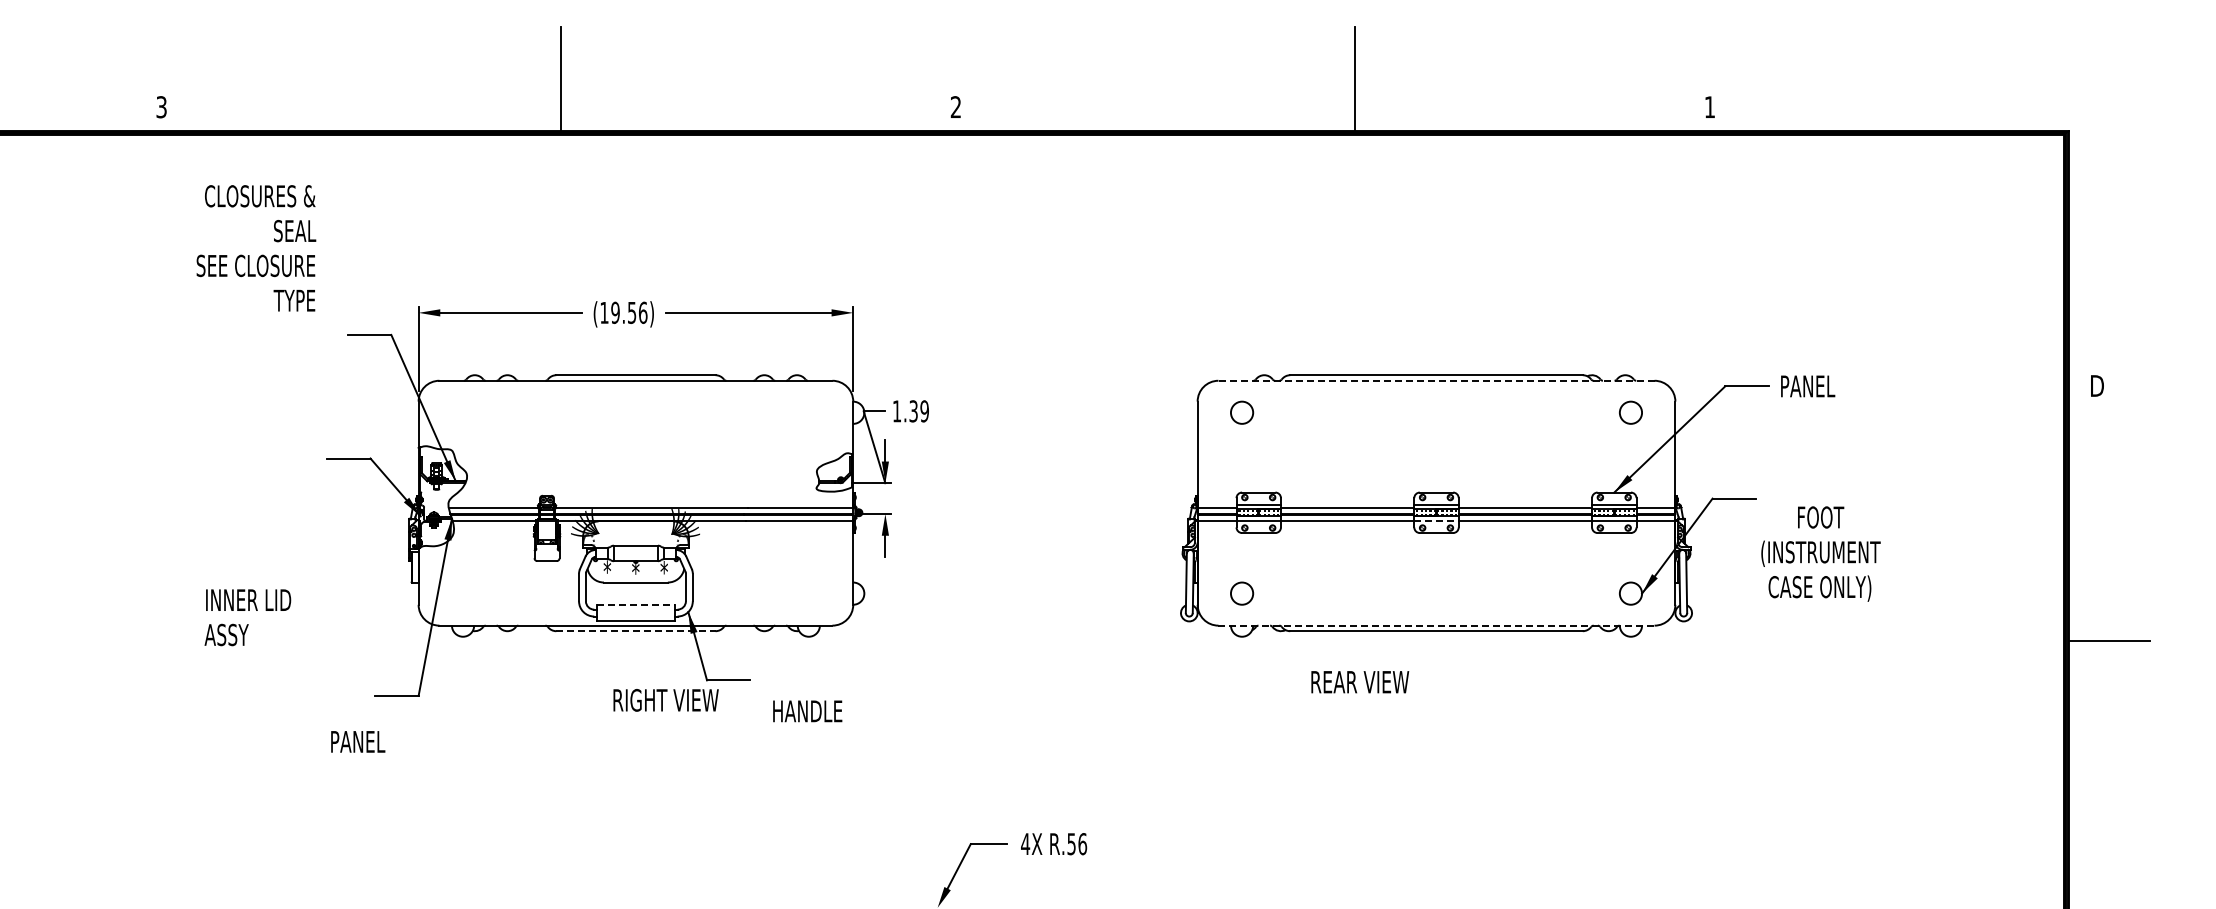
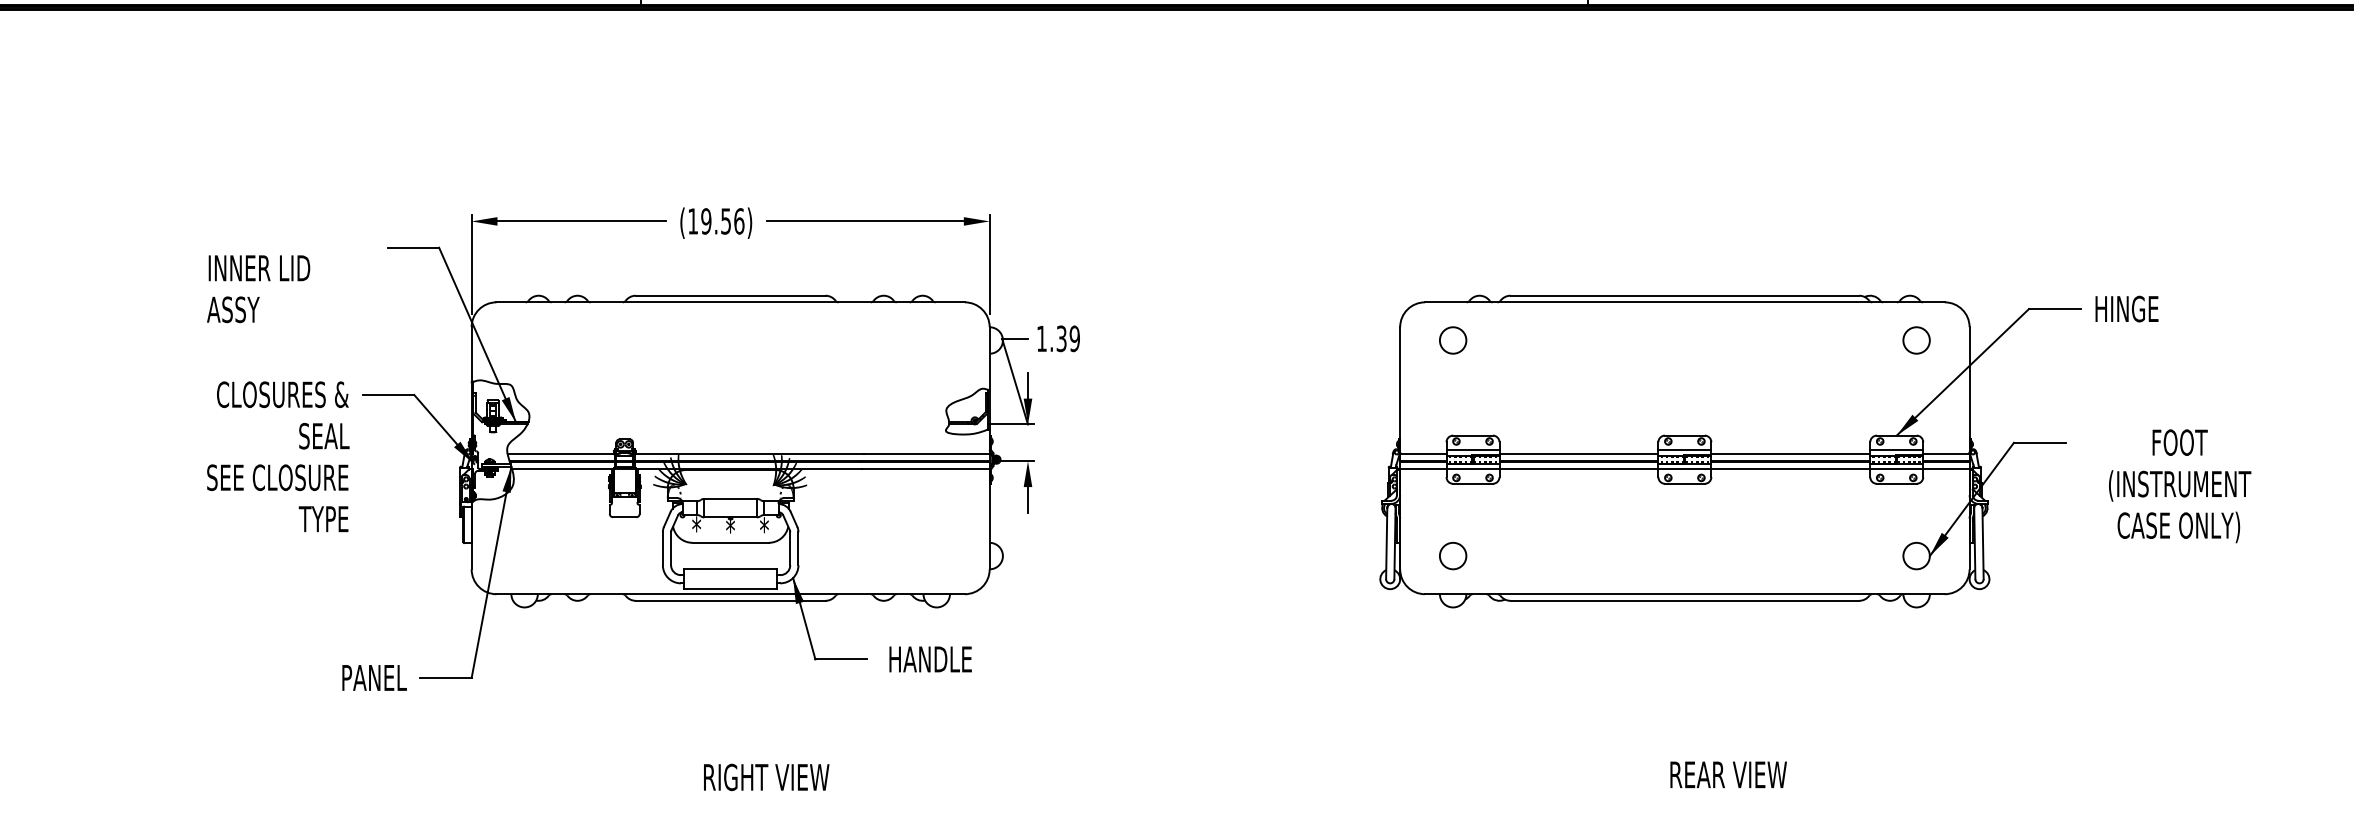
text: (256, 248) -> (278, 456), moved
line: (1436, 380) -> (1684, 302), dashed -> solid
text: (1808, 386) -> (2128, 309), PANEL -> HINGE
line: (1437, 520) -> (1686, 468), dashed -> solid
text: (1820, 553) -> (2179, 485), moved
line: (635, 604) -> (730, 569), dashed -> solid
text: (247, 617) -> (258, 288), moved
line: (1437, 625) -> (1686, 594), dashed -> solid
line: (635, 631) -> (730, 601), dashed -> solid
text: (1360, 682) -> (1728, 775), moved
text: (665, 700) -> (765, 777), moved
text: (807, 711) -> (930, 659), moved
text: (358, 741) -> (374, 677), moved

